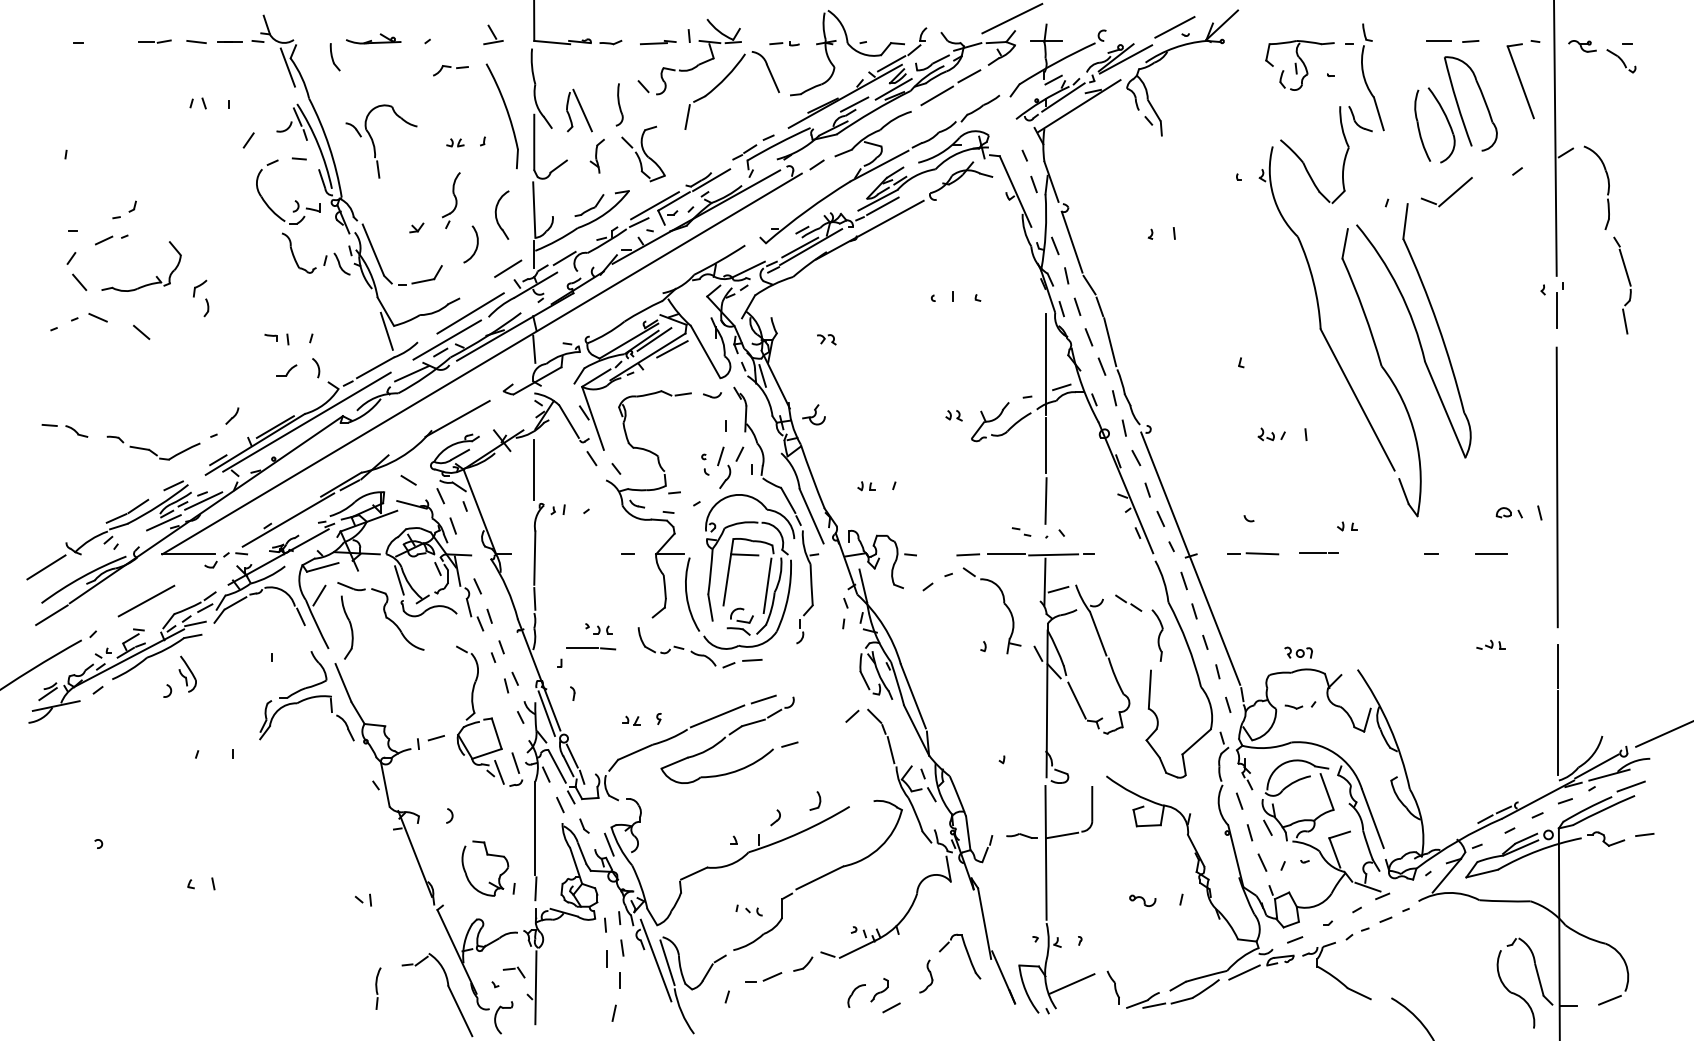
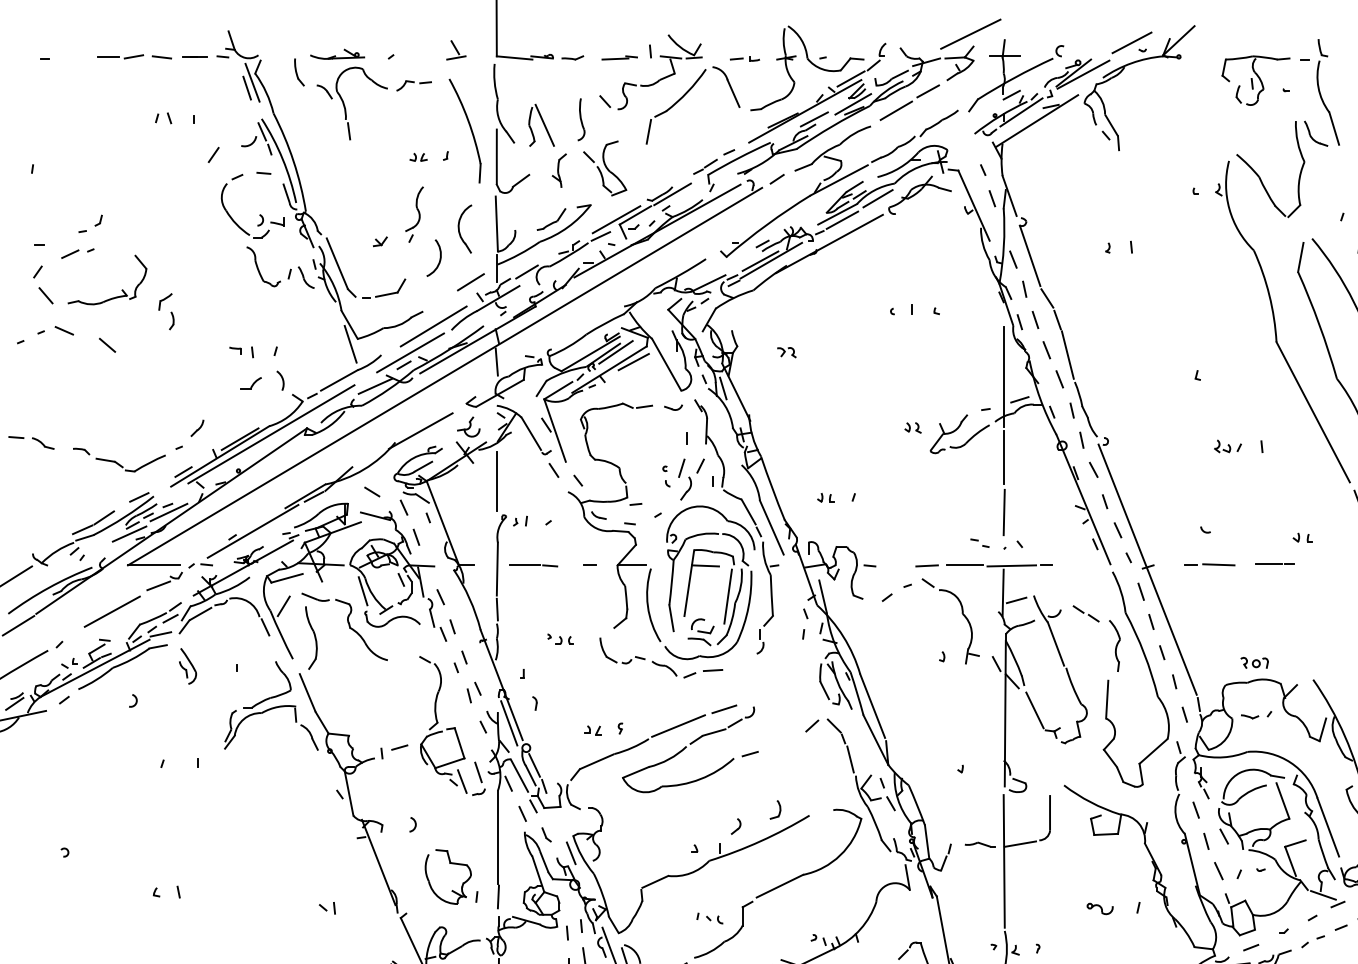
part: (154, 41) -> (120, 56), size x1.43
line: (282, 72) -> (247, 87), added
part: (374, 143) -> (345, 105), moved
line: (918, 184) -> (877, 198), added
part: (813, 414) -> (468, 426), moved
line: (192, 574) -> (157, 585), added
part: (591, 648) -> (533, 565), moved
part: (187, 673) -> (187, 665), moved

